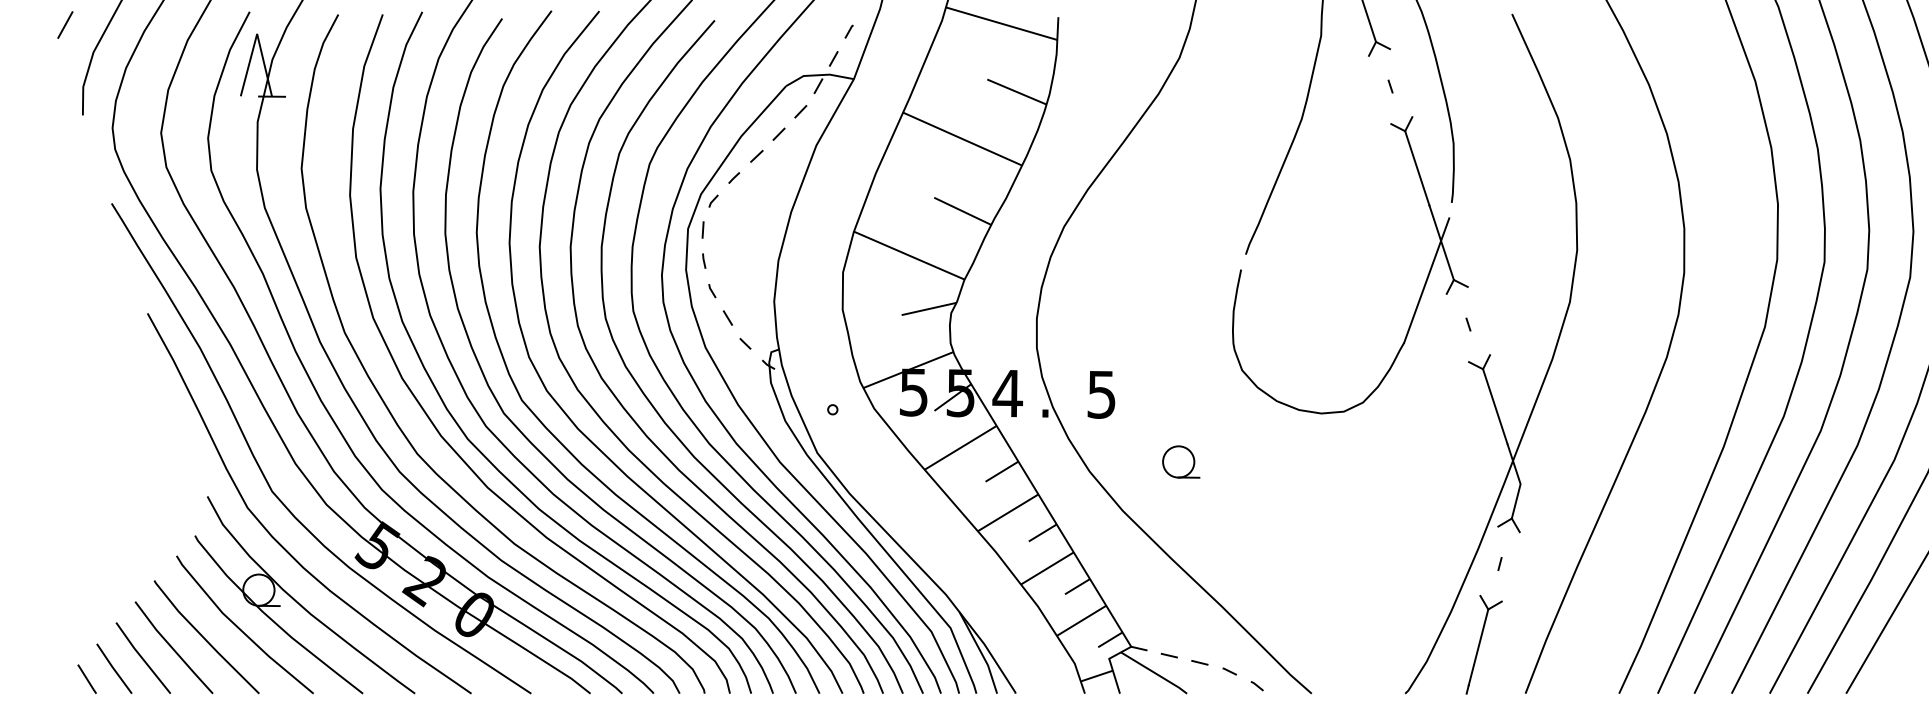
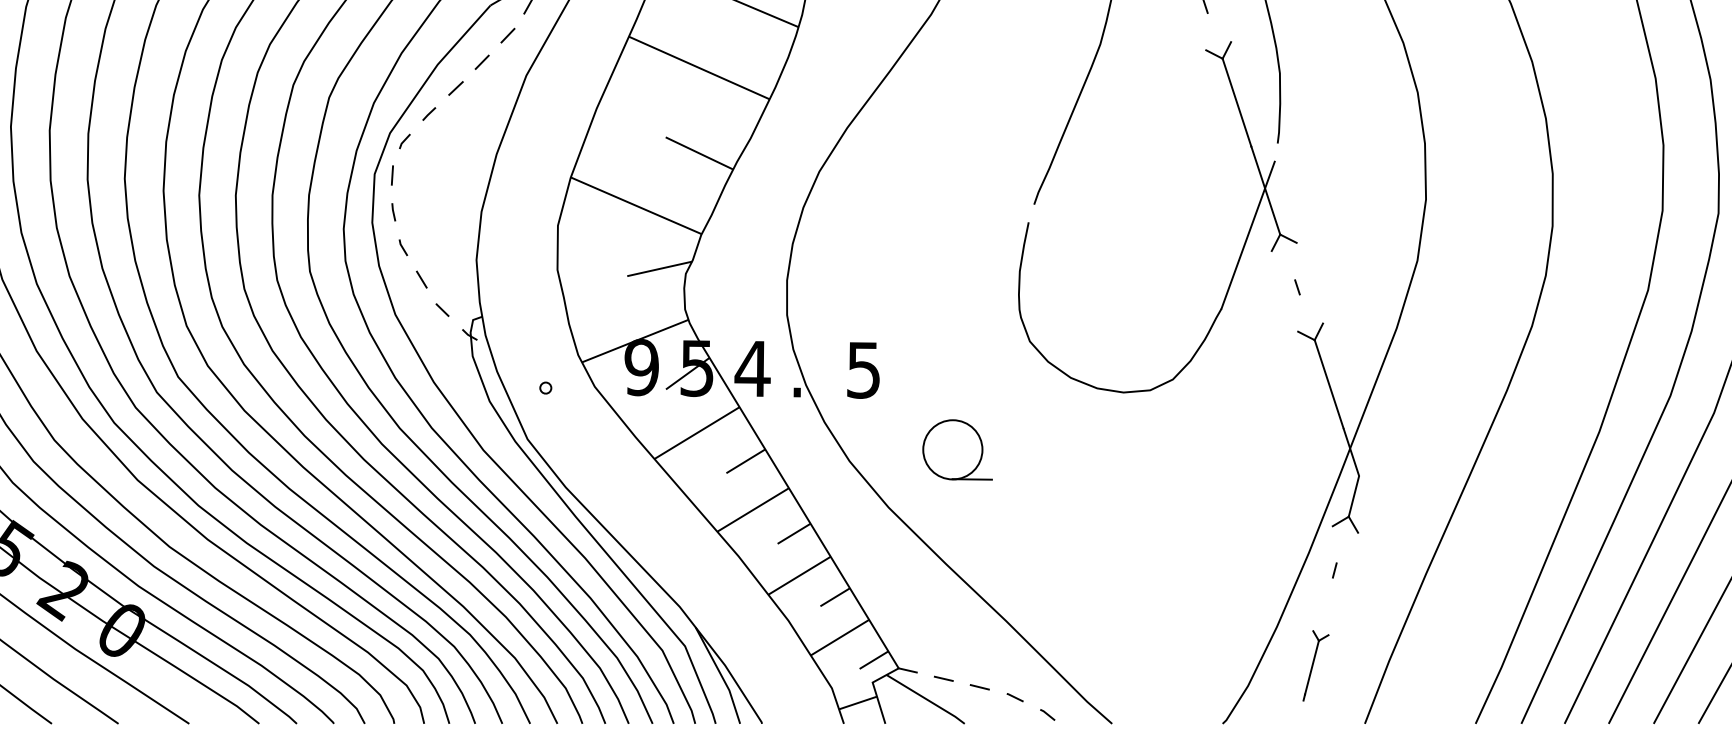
text: (913, 392) -> (641, 367), 5 -> 9
part: (1181, 461) -> (958, 449), size x1.6
part: (1483, 644) -> (1315, 665), size x0.6

